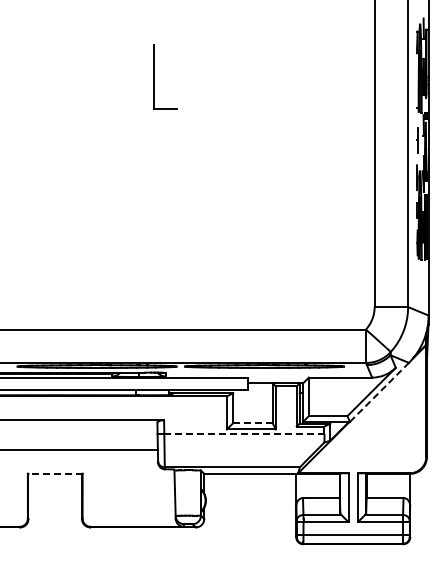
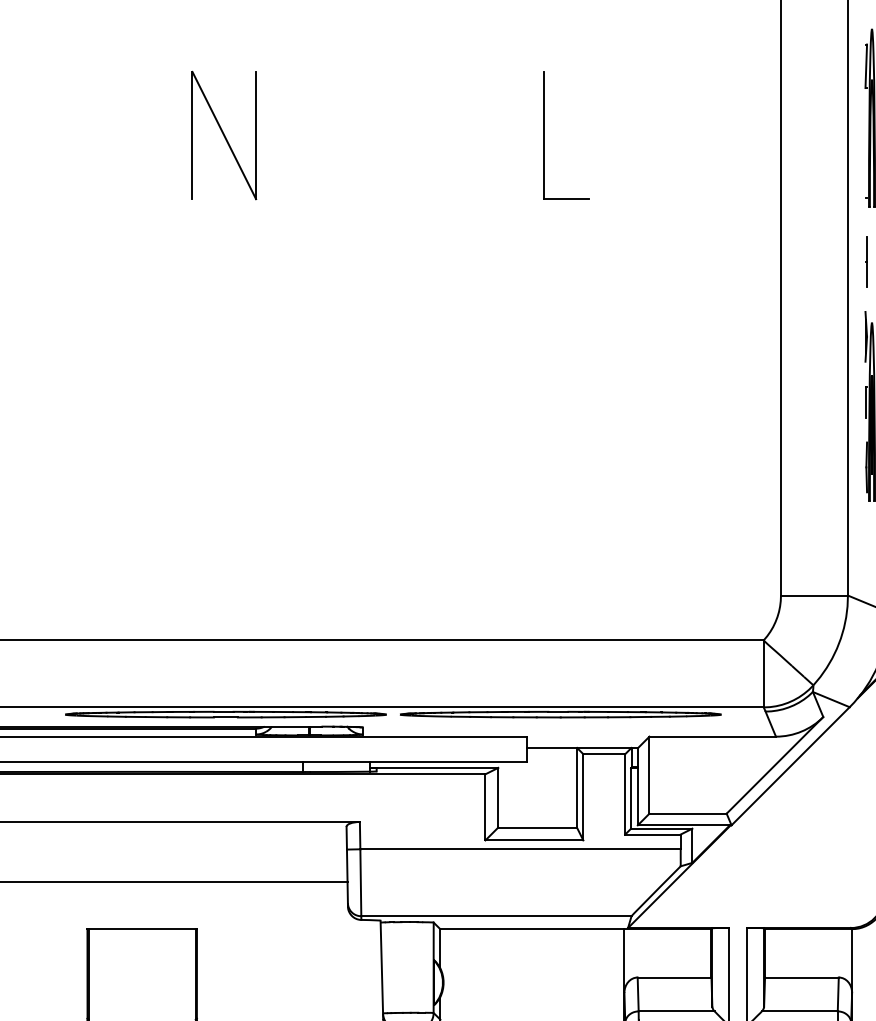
part: (96, 76) -> (224, 134), added
part: (154, 76) -> (544, 134), moved
line: (379, 392) -> (790, 766), dashed -> solid
line: (252, 423) -> (536, 828), dashed -> solid
line: (244, 433) -> (520, 848), dashed -> solid
line: (54, 473) -> (140, 928), dashed -> solid

